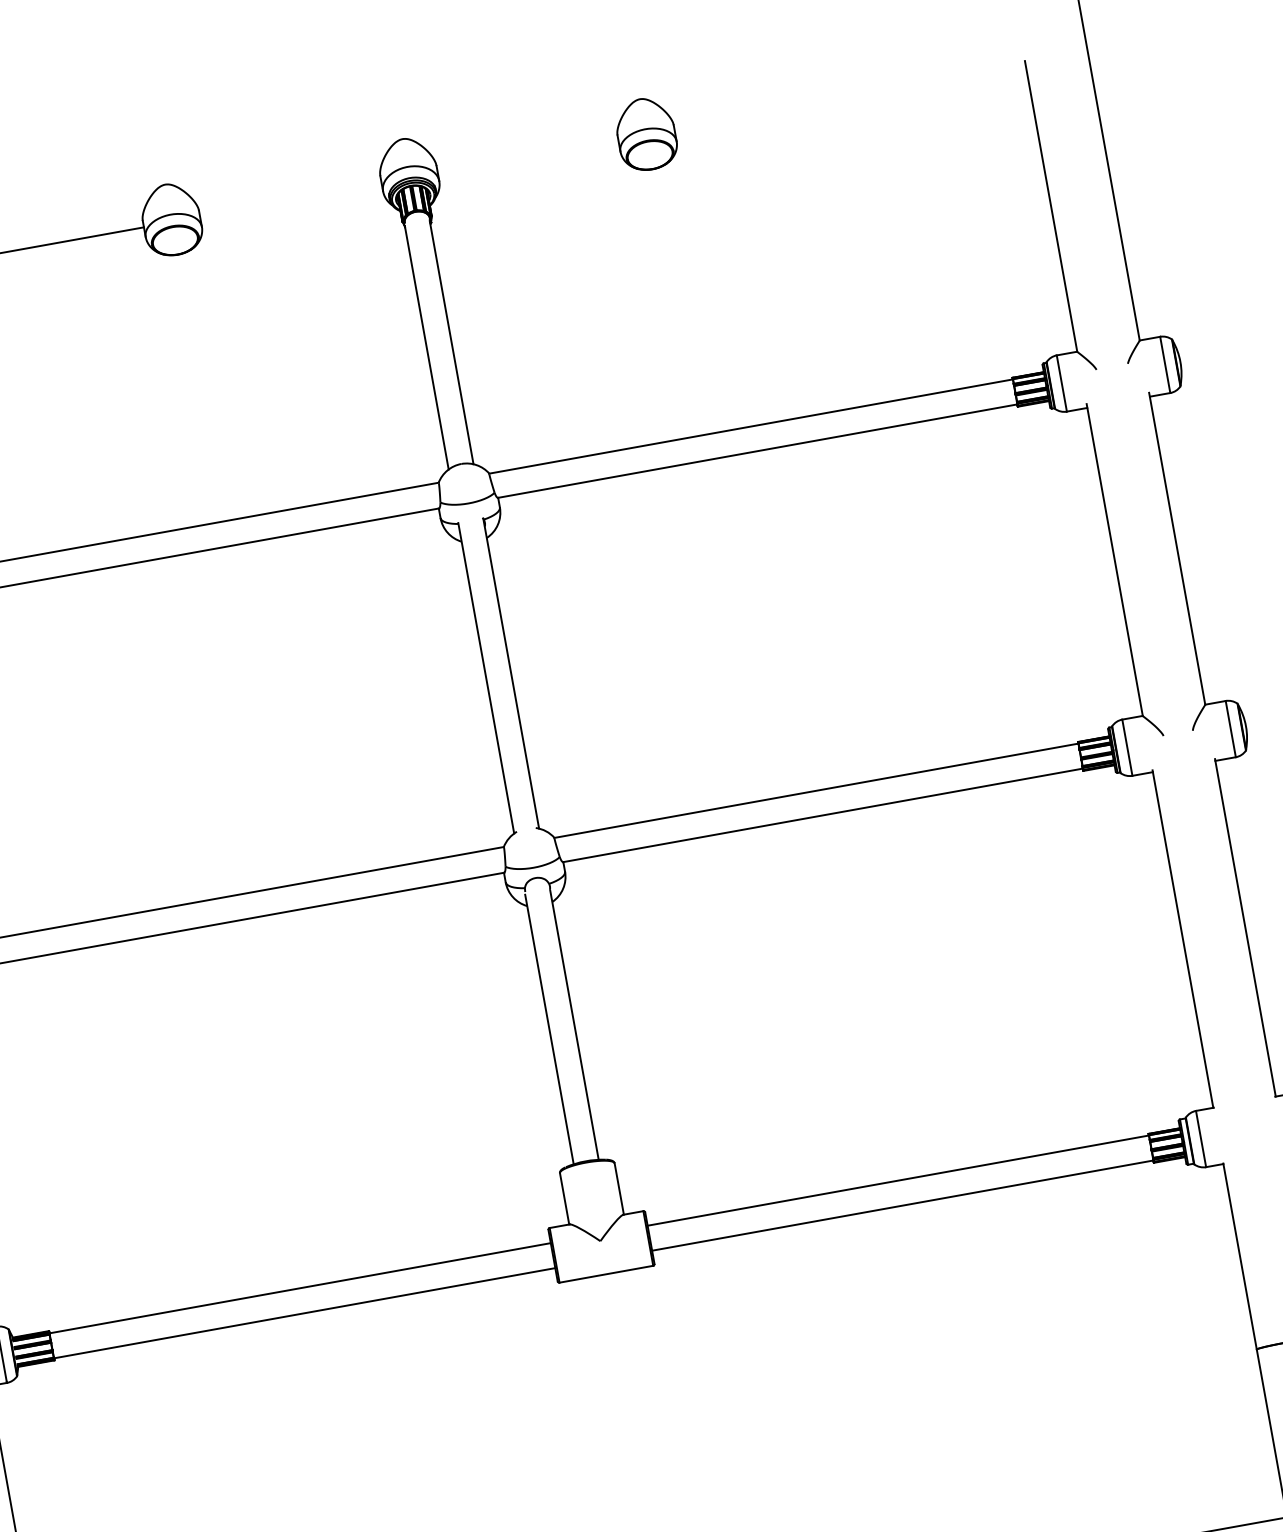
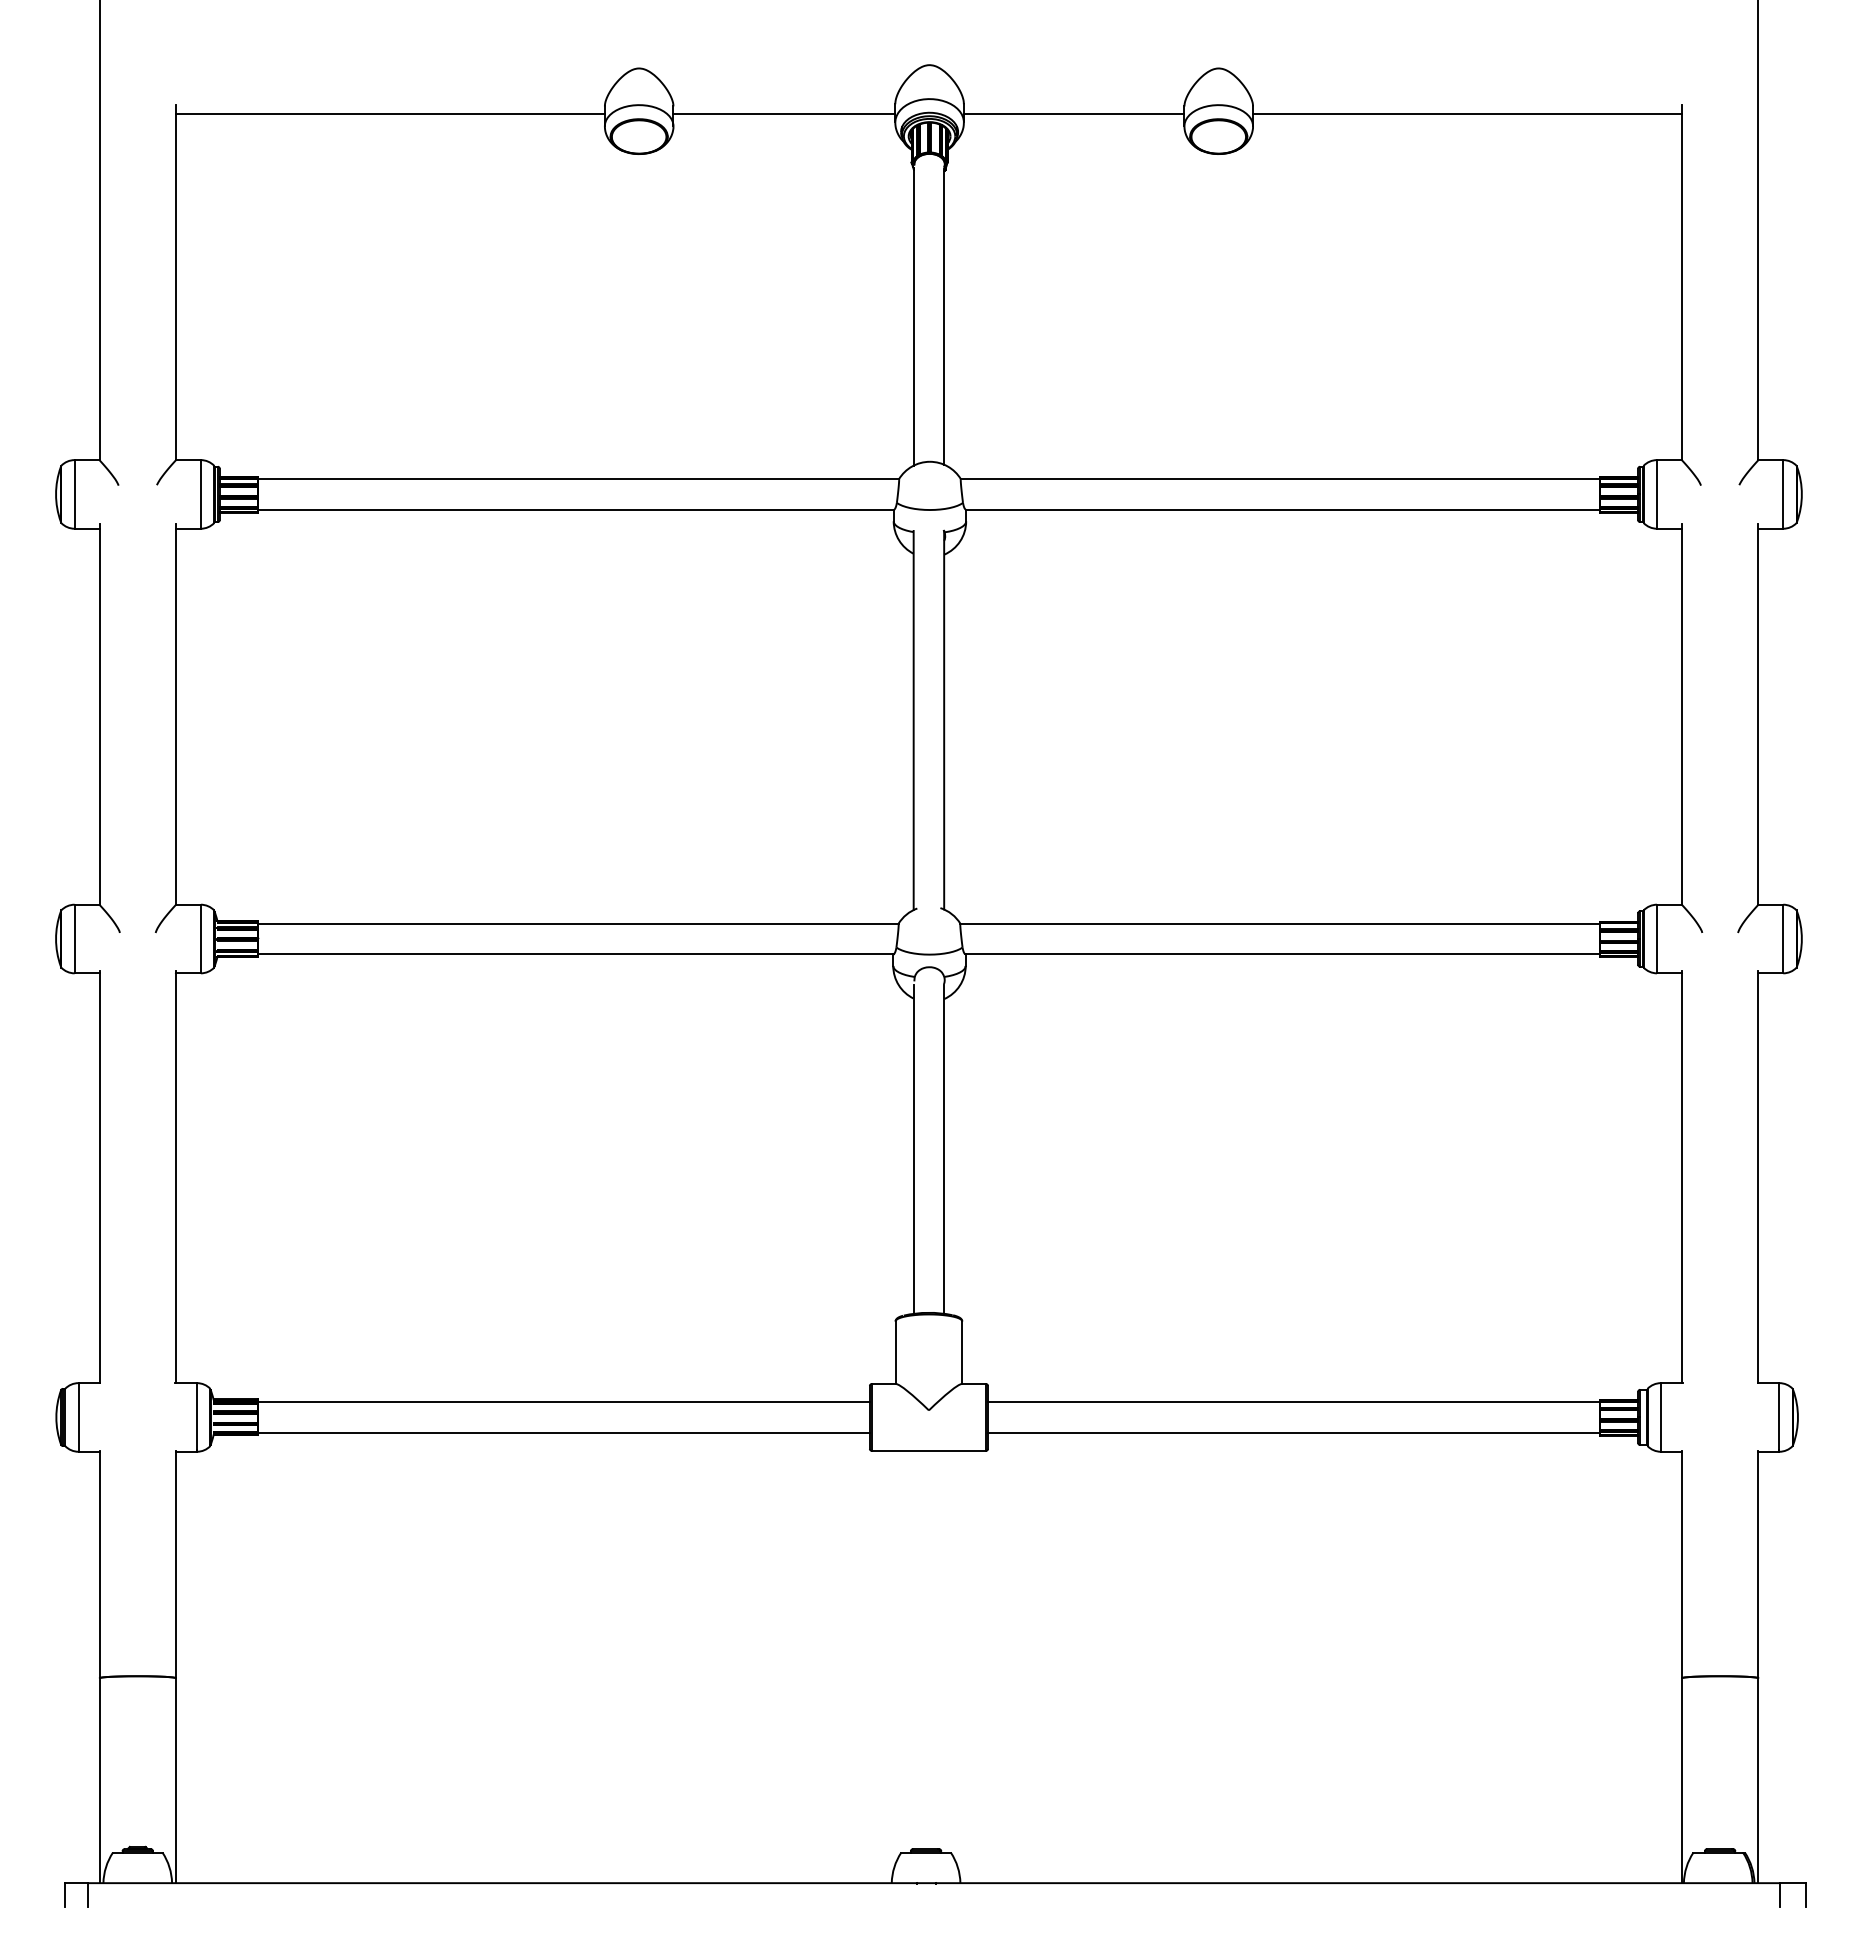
line: (850, 100) -> (1467, 114), added
line: (527, 158) -> (1073, 114), added
line: (291, 200) -> (784, 114), added

